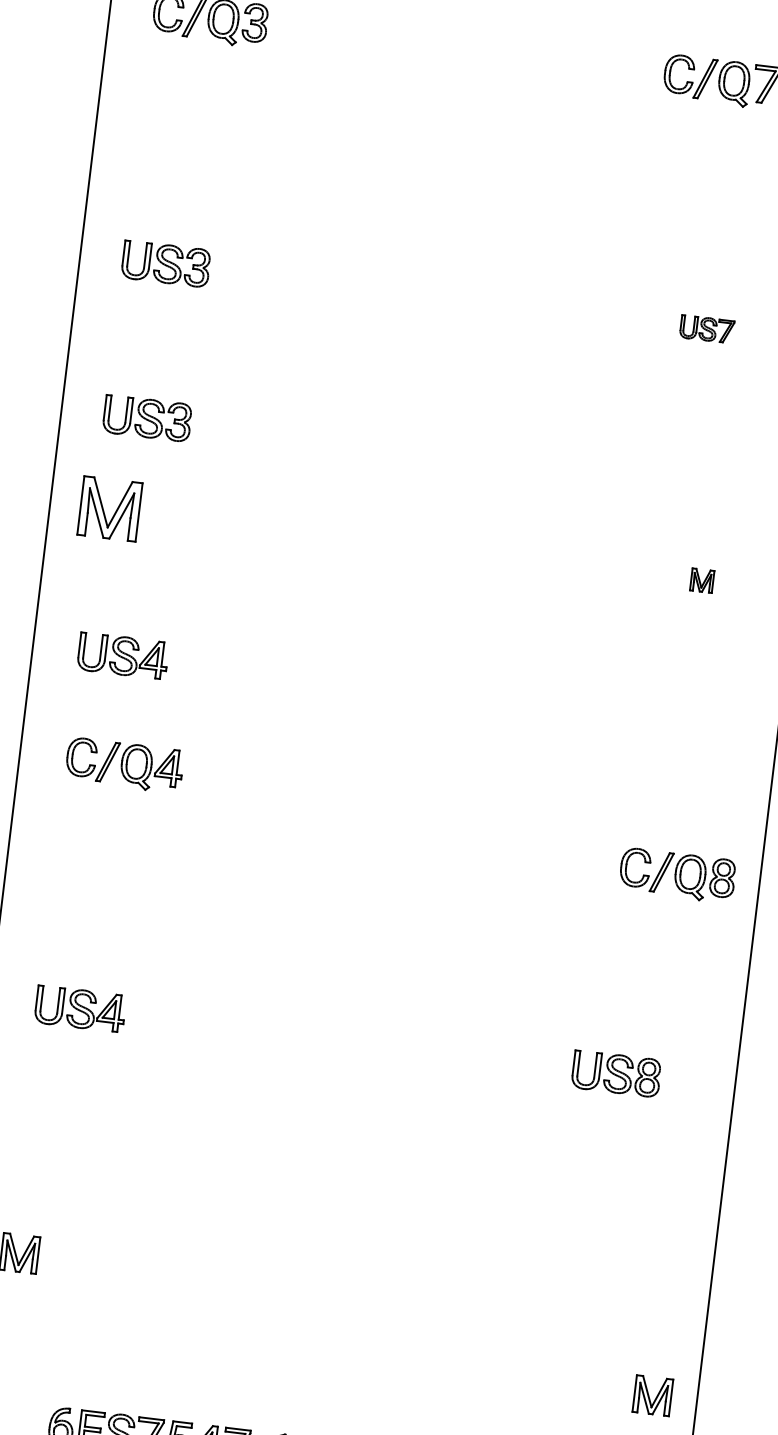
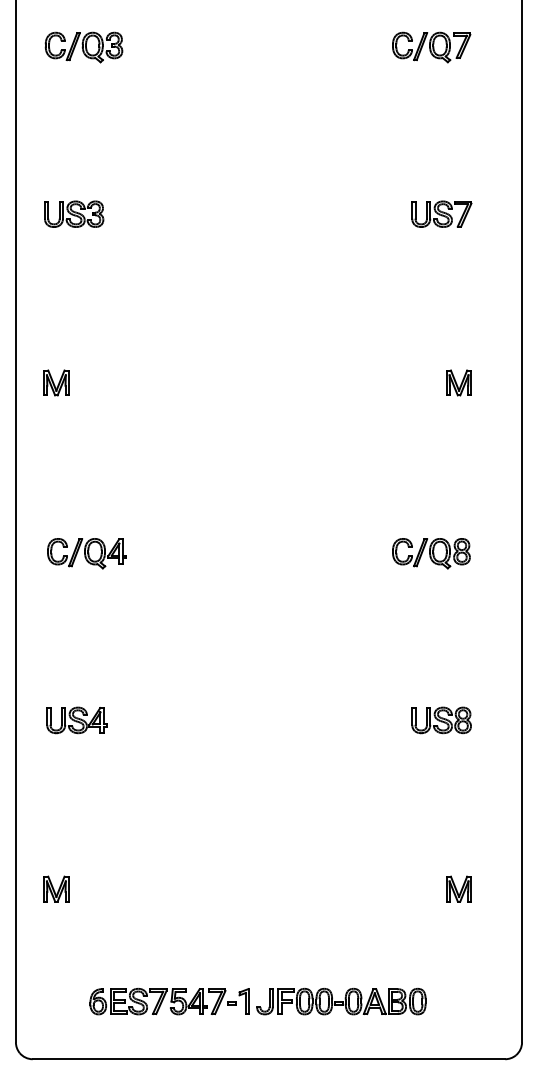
part: (706, 328) -> (441, 213), size x1.67
part: (148, 417) -> (74, 318), removed
part: (110, 508) -> (56, 382), size x0.62
part: (701, 579) -> (458, 382), size x1.67
part: (122, 656) -> (76, 480), removed
part: (677, 875) -> (431, 553), moved
part: (652, 1394) -> (458, 888), moved

